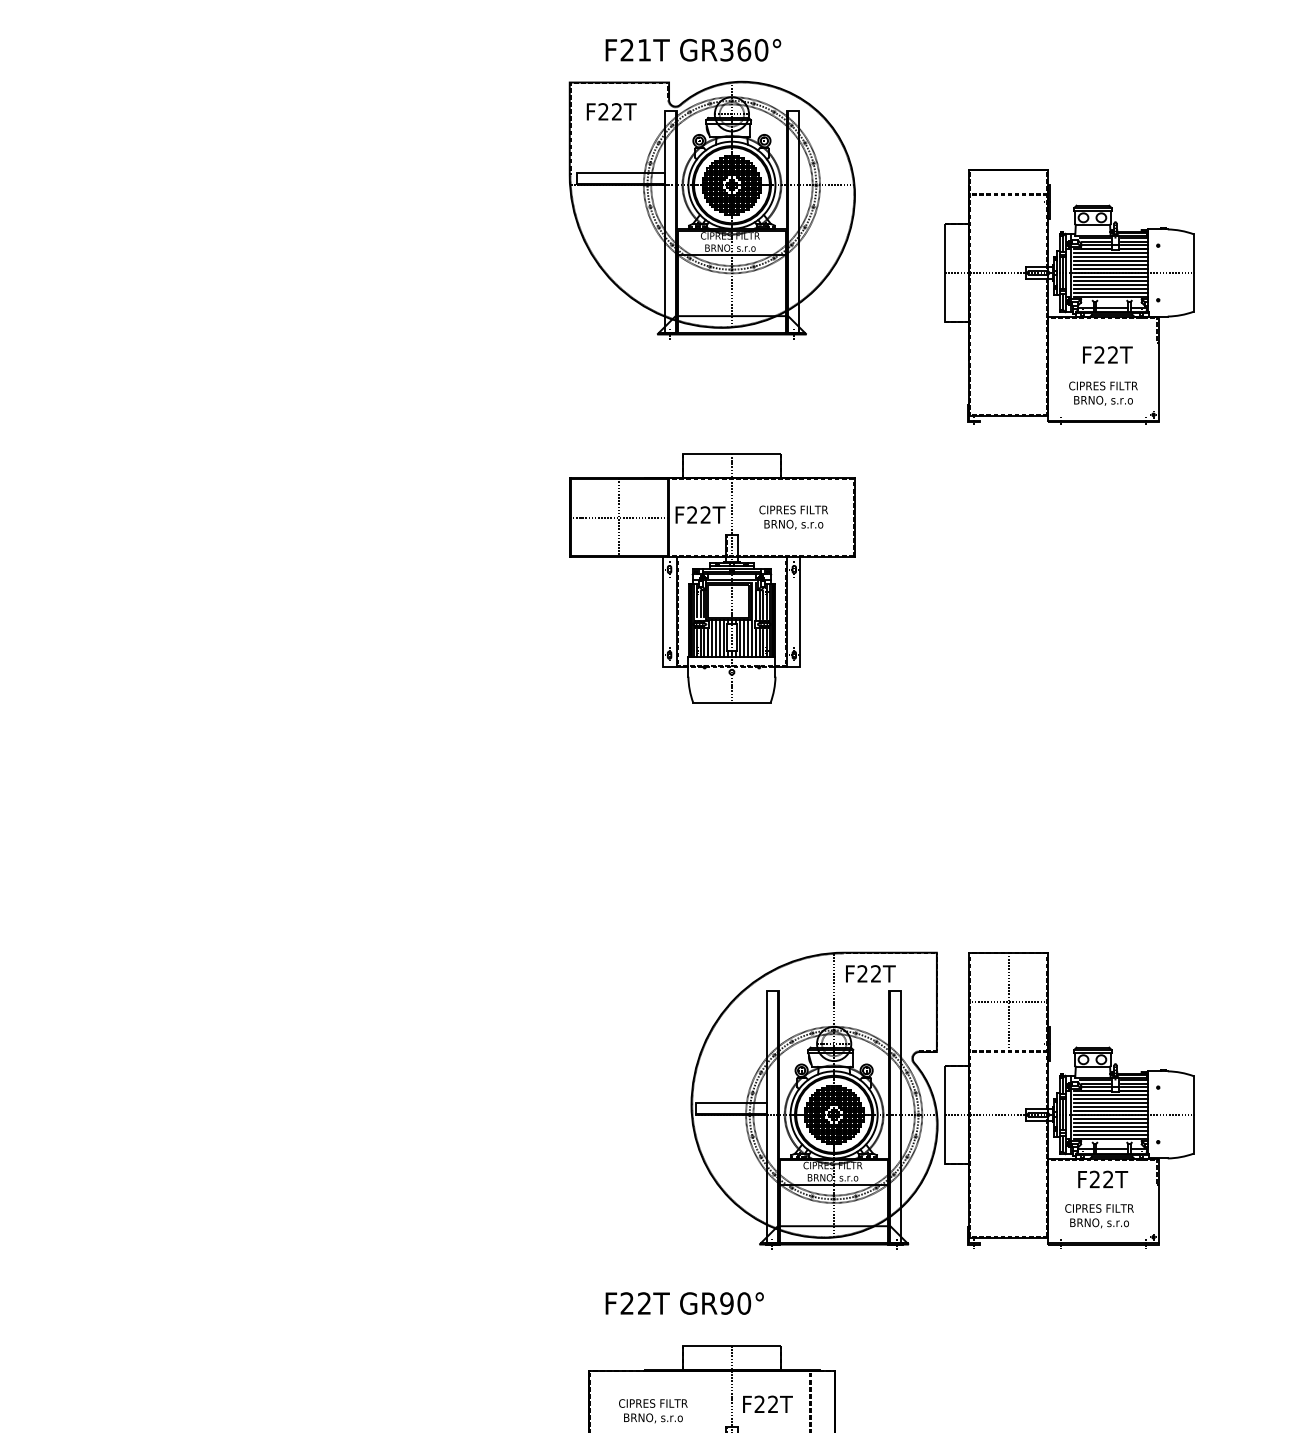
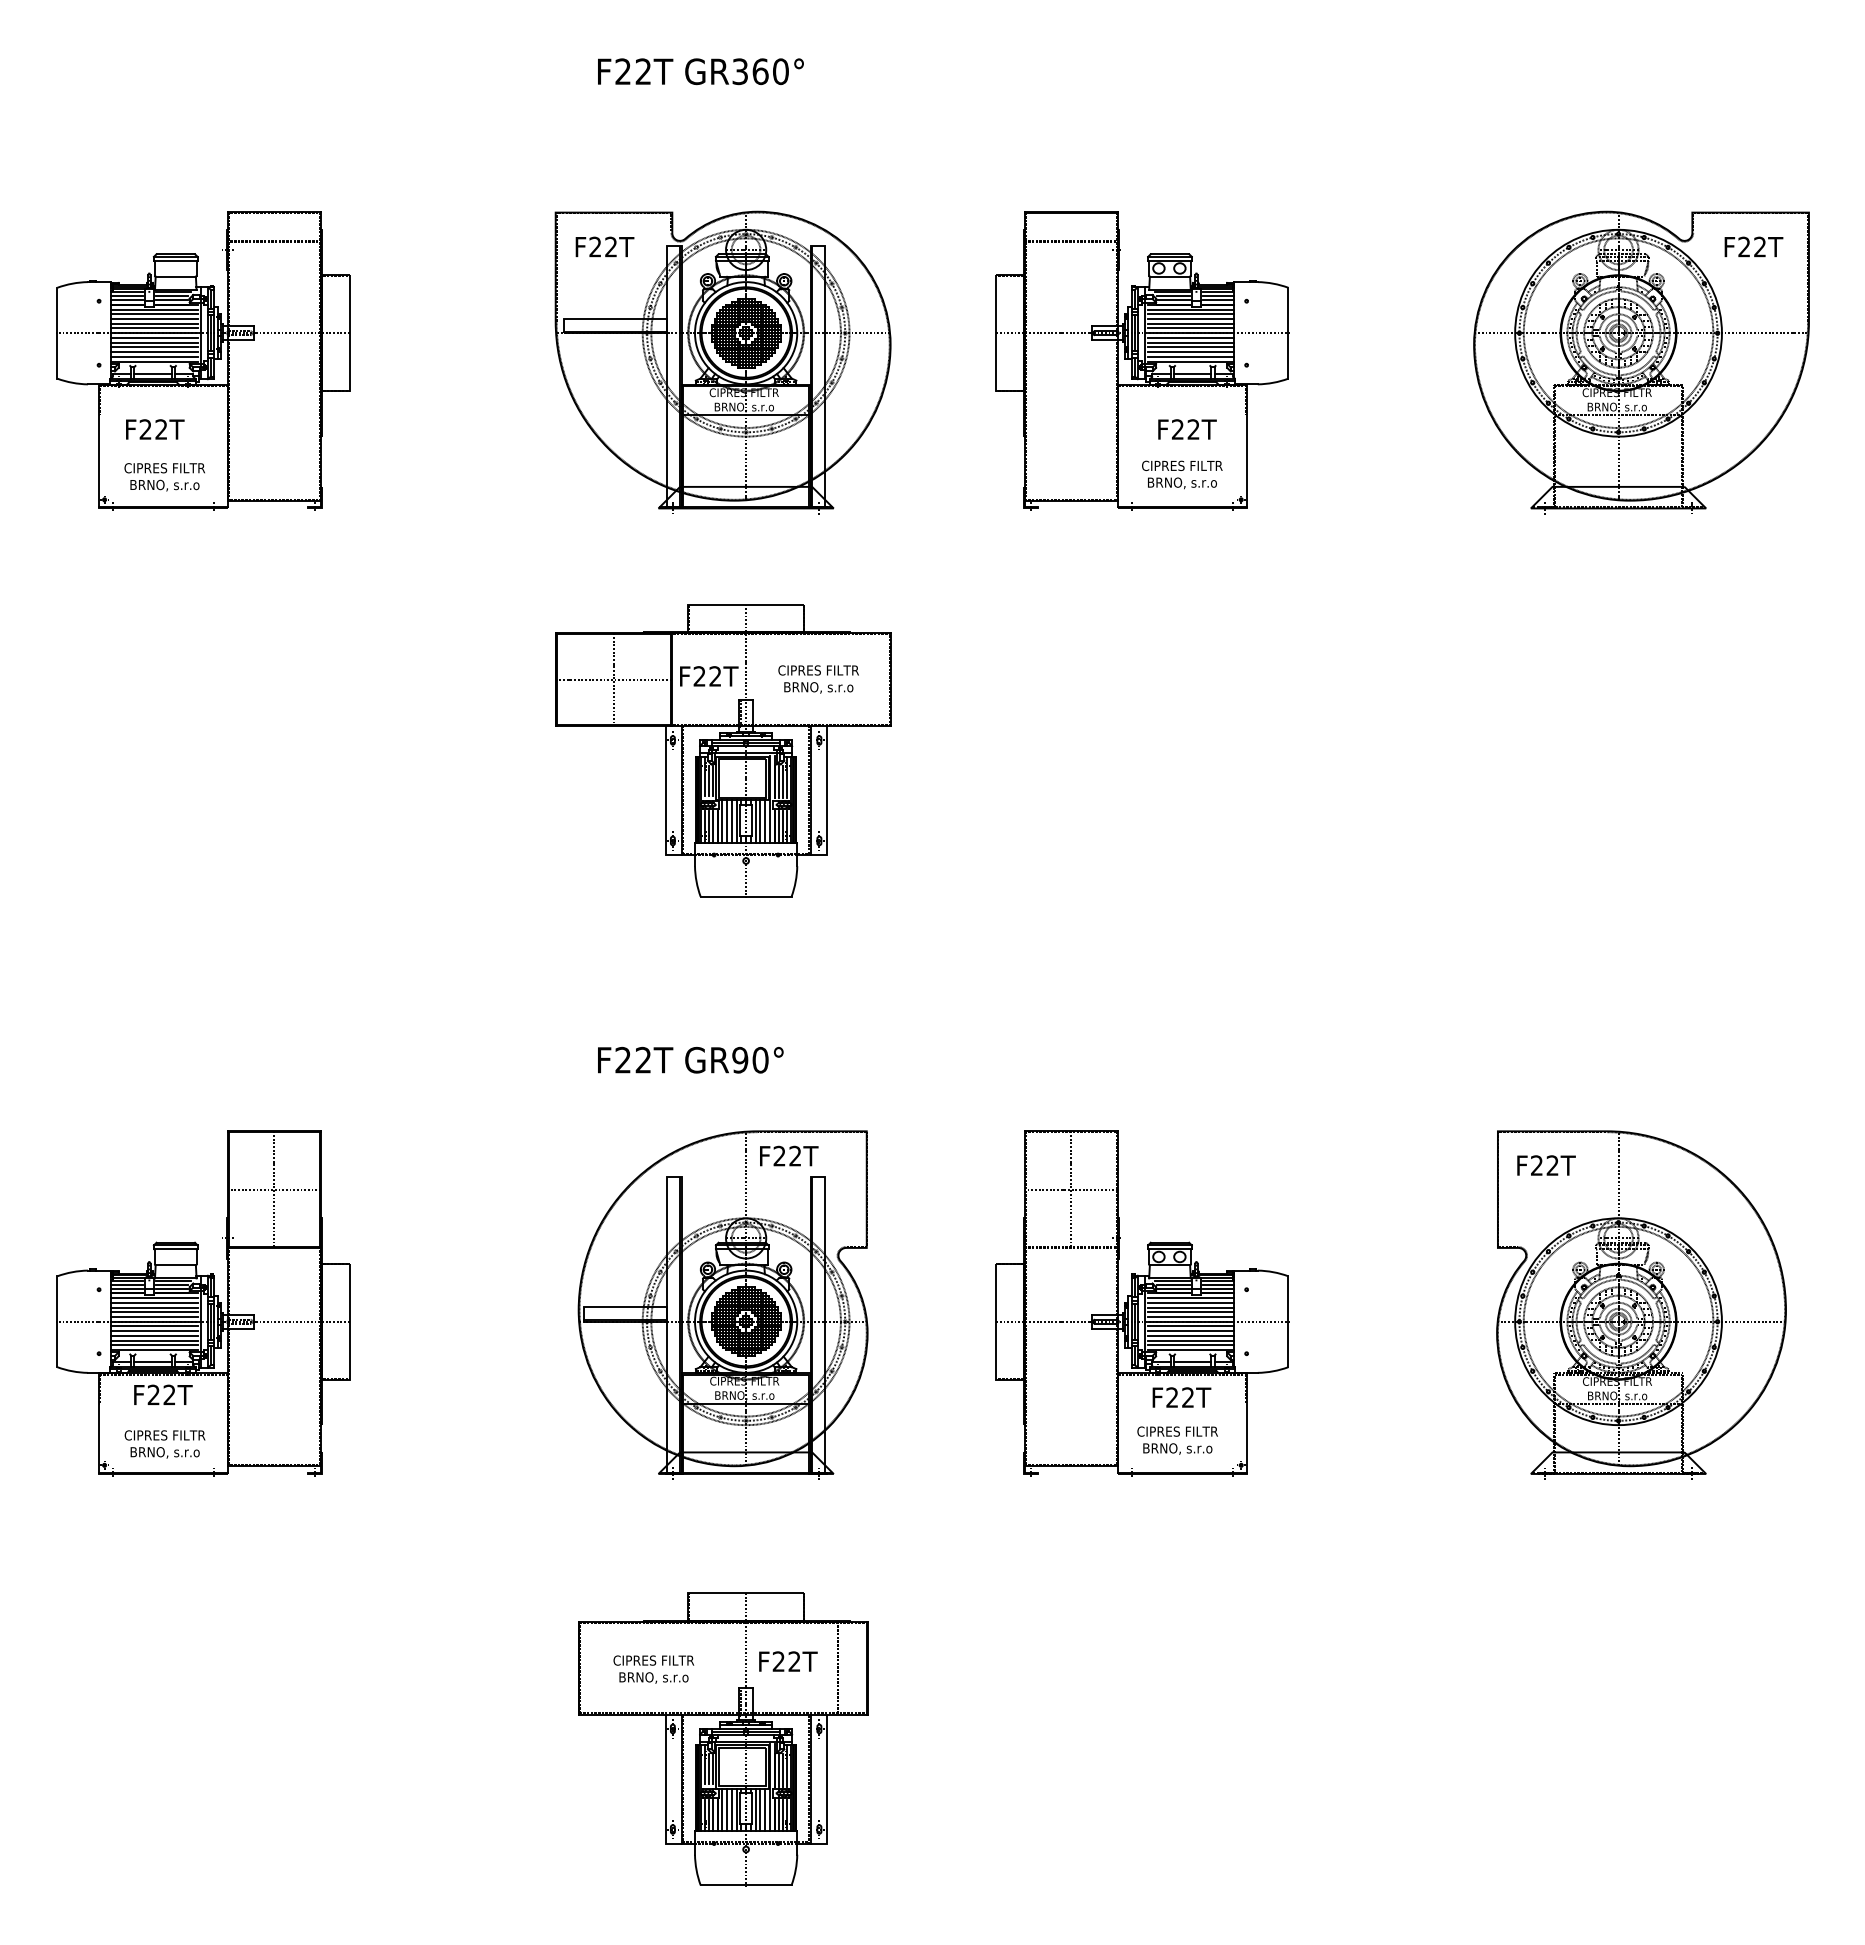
text: (643, 50) -> (642, 71), F21T -> F22T
part: (711, 210) -> (722, 362), moved
part: (269, 296) -> (203, 360), added
part: (712, 578) -> (723, 750), moved
part: (269, 1099) -> (203, 1303), added
part: (814, 1100) -> (722, 1304), moved
text: (684, 1302) -> (690, 1059), moved

